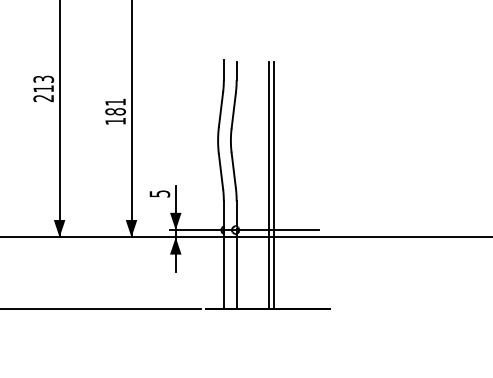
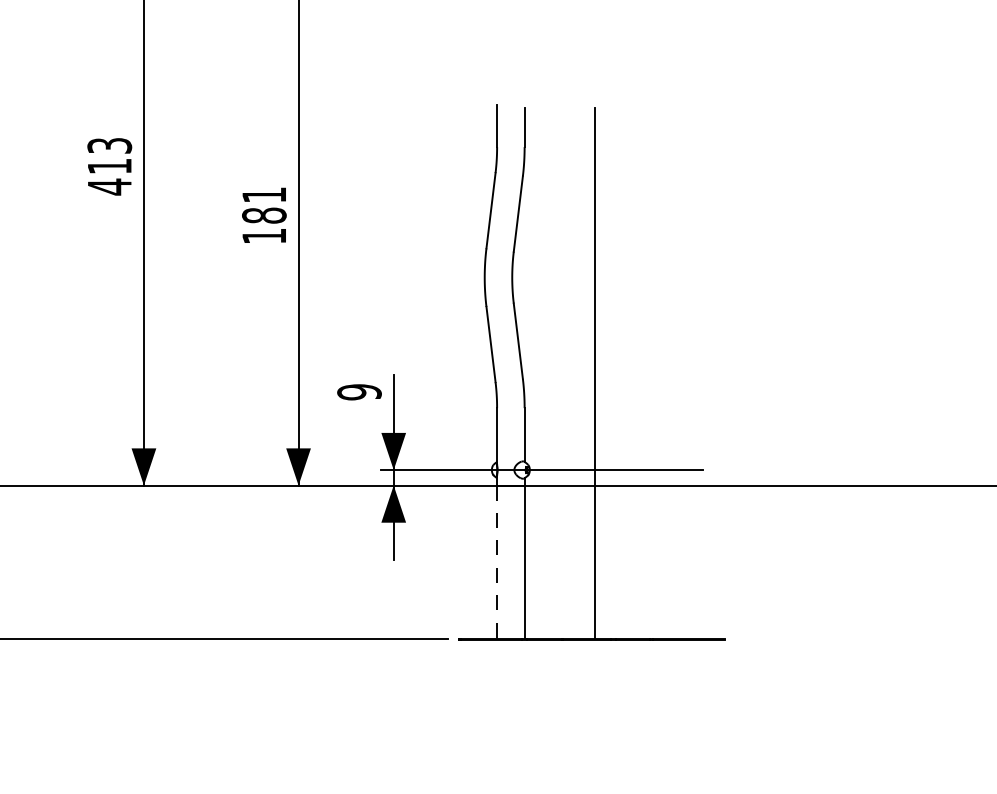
text: (43, 98) -> (109, 187), 213 -> 413
line: (274, 184) -> (605, 371), removed
text: (159, 193) -> (358, 391), 5 -> 9
line: (223, 273) -> (496, 563), solid -> dashed

